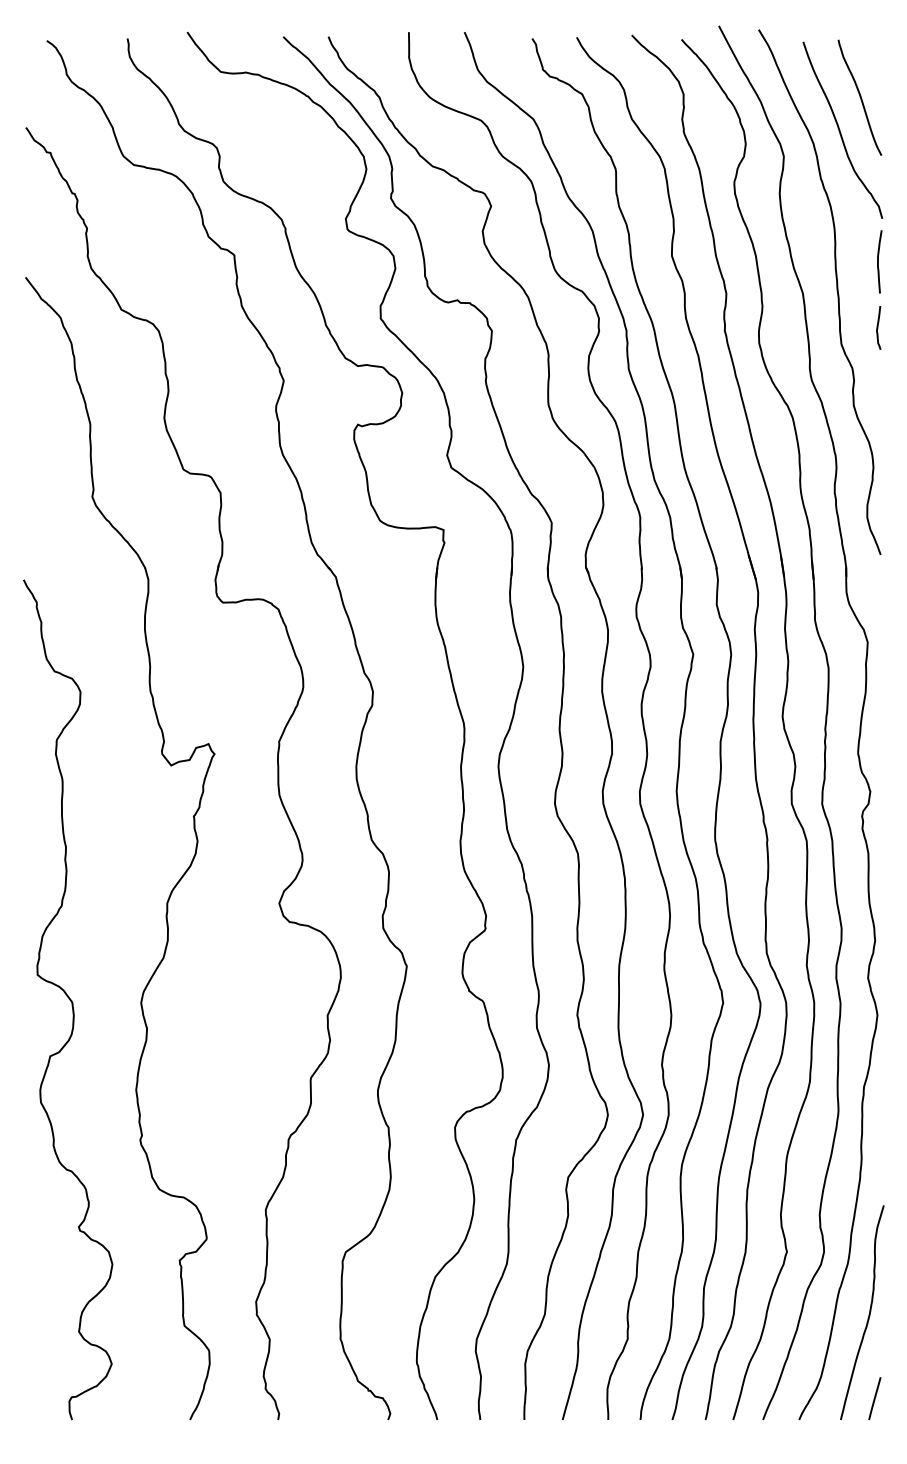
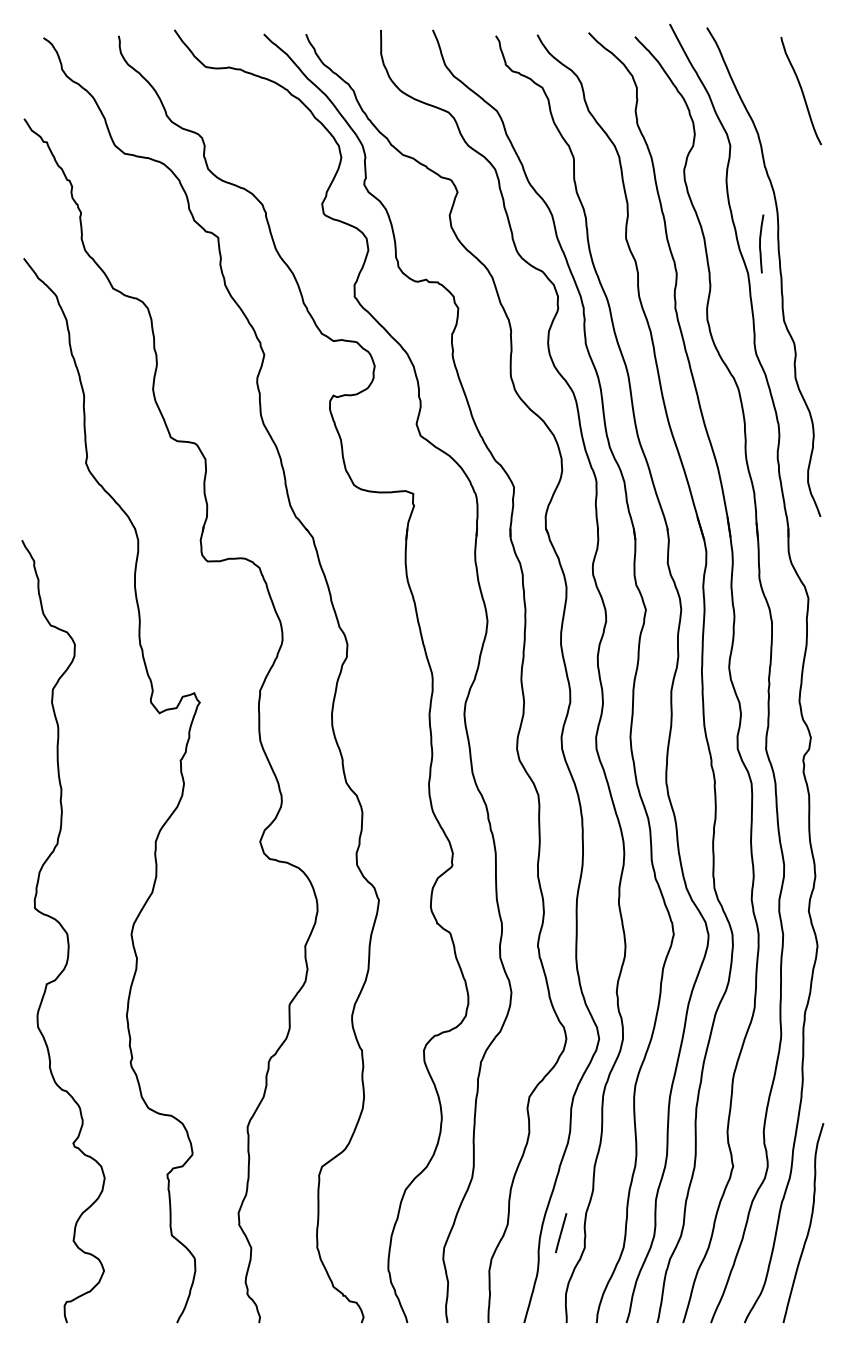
curve: (840, 130) -> (783, 121), removed
curve: (878, 261) -> (760, 243), moved
curve: (878, 327) -> (818, 305), removed
line: (875, 1398) -> (561, 1233), moved

